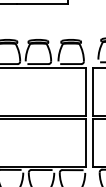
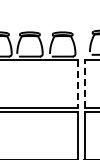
line: (93, 91) -> (85, 84), solid -> dashed
line: (86, 92) -> (78, 85), solid -> dashed

